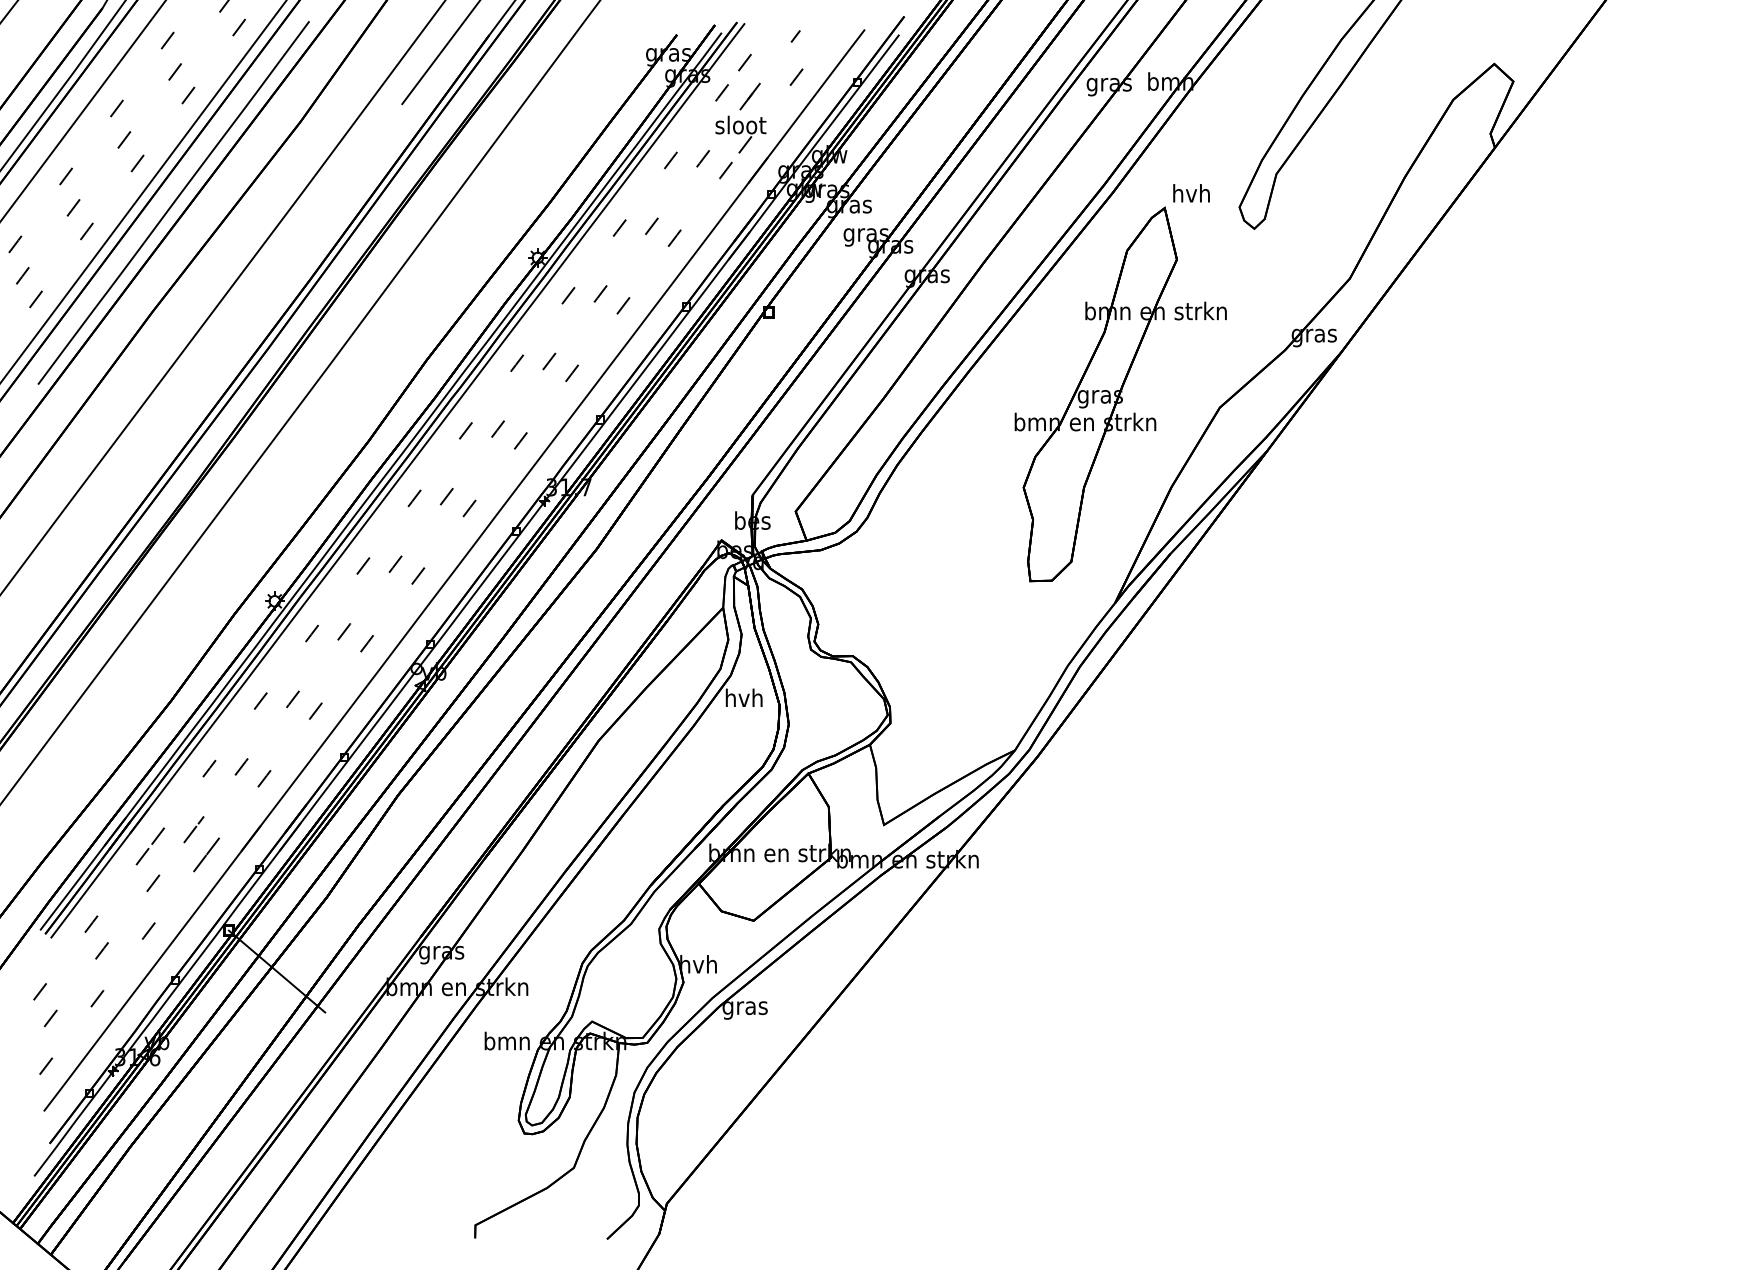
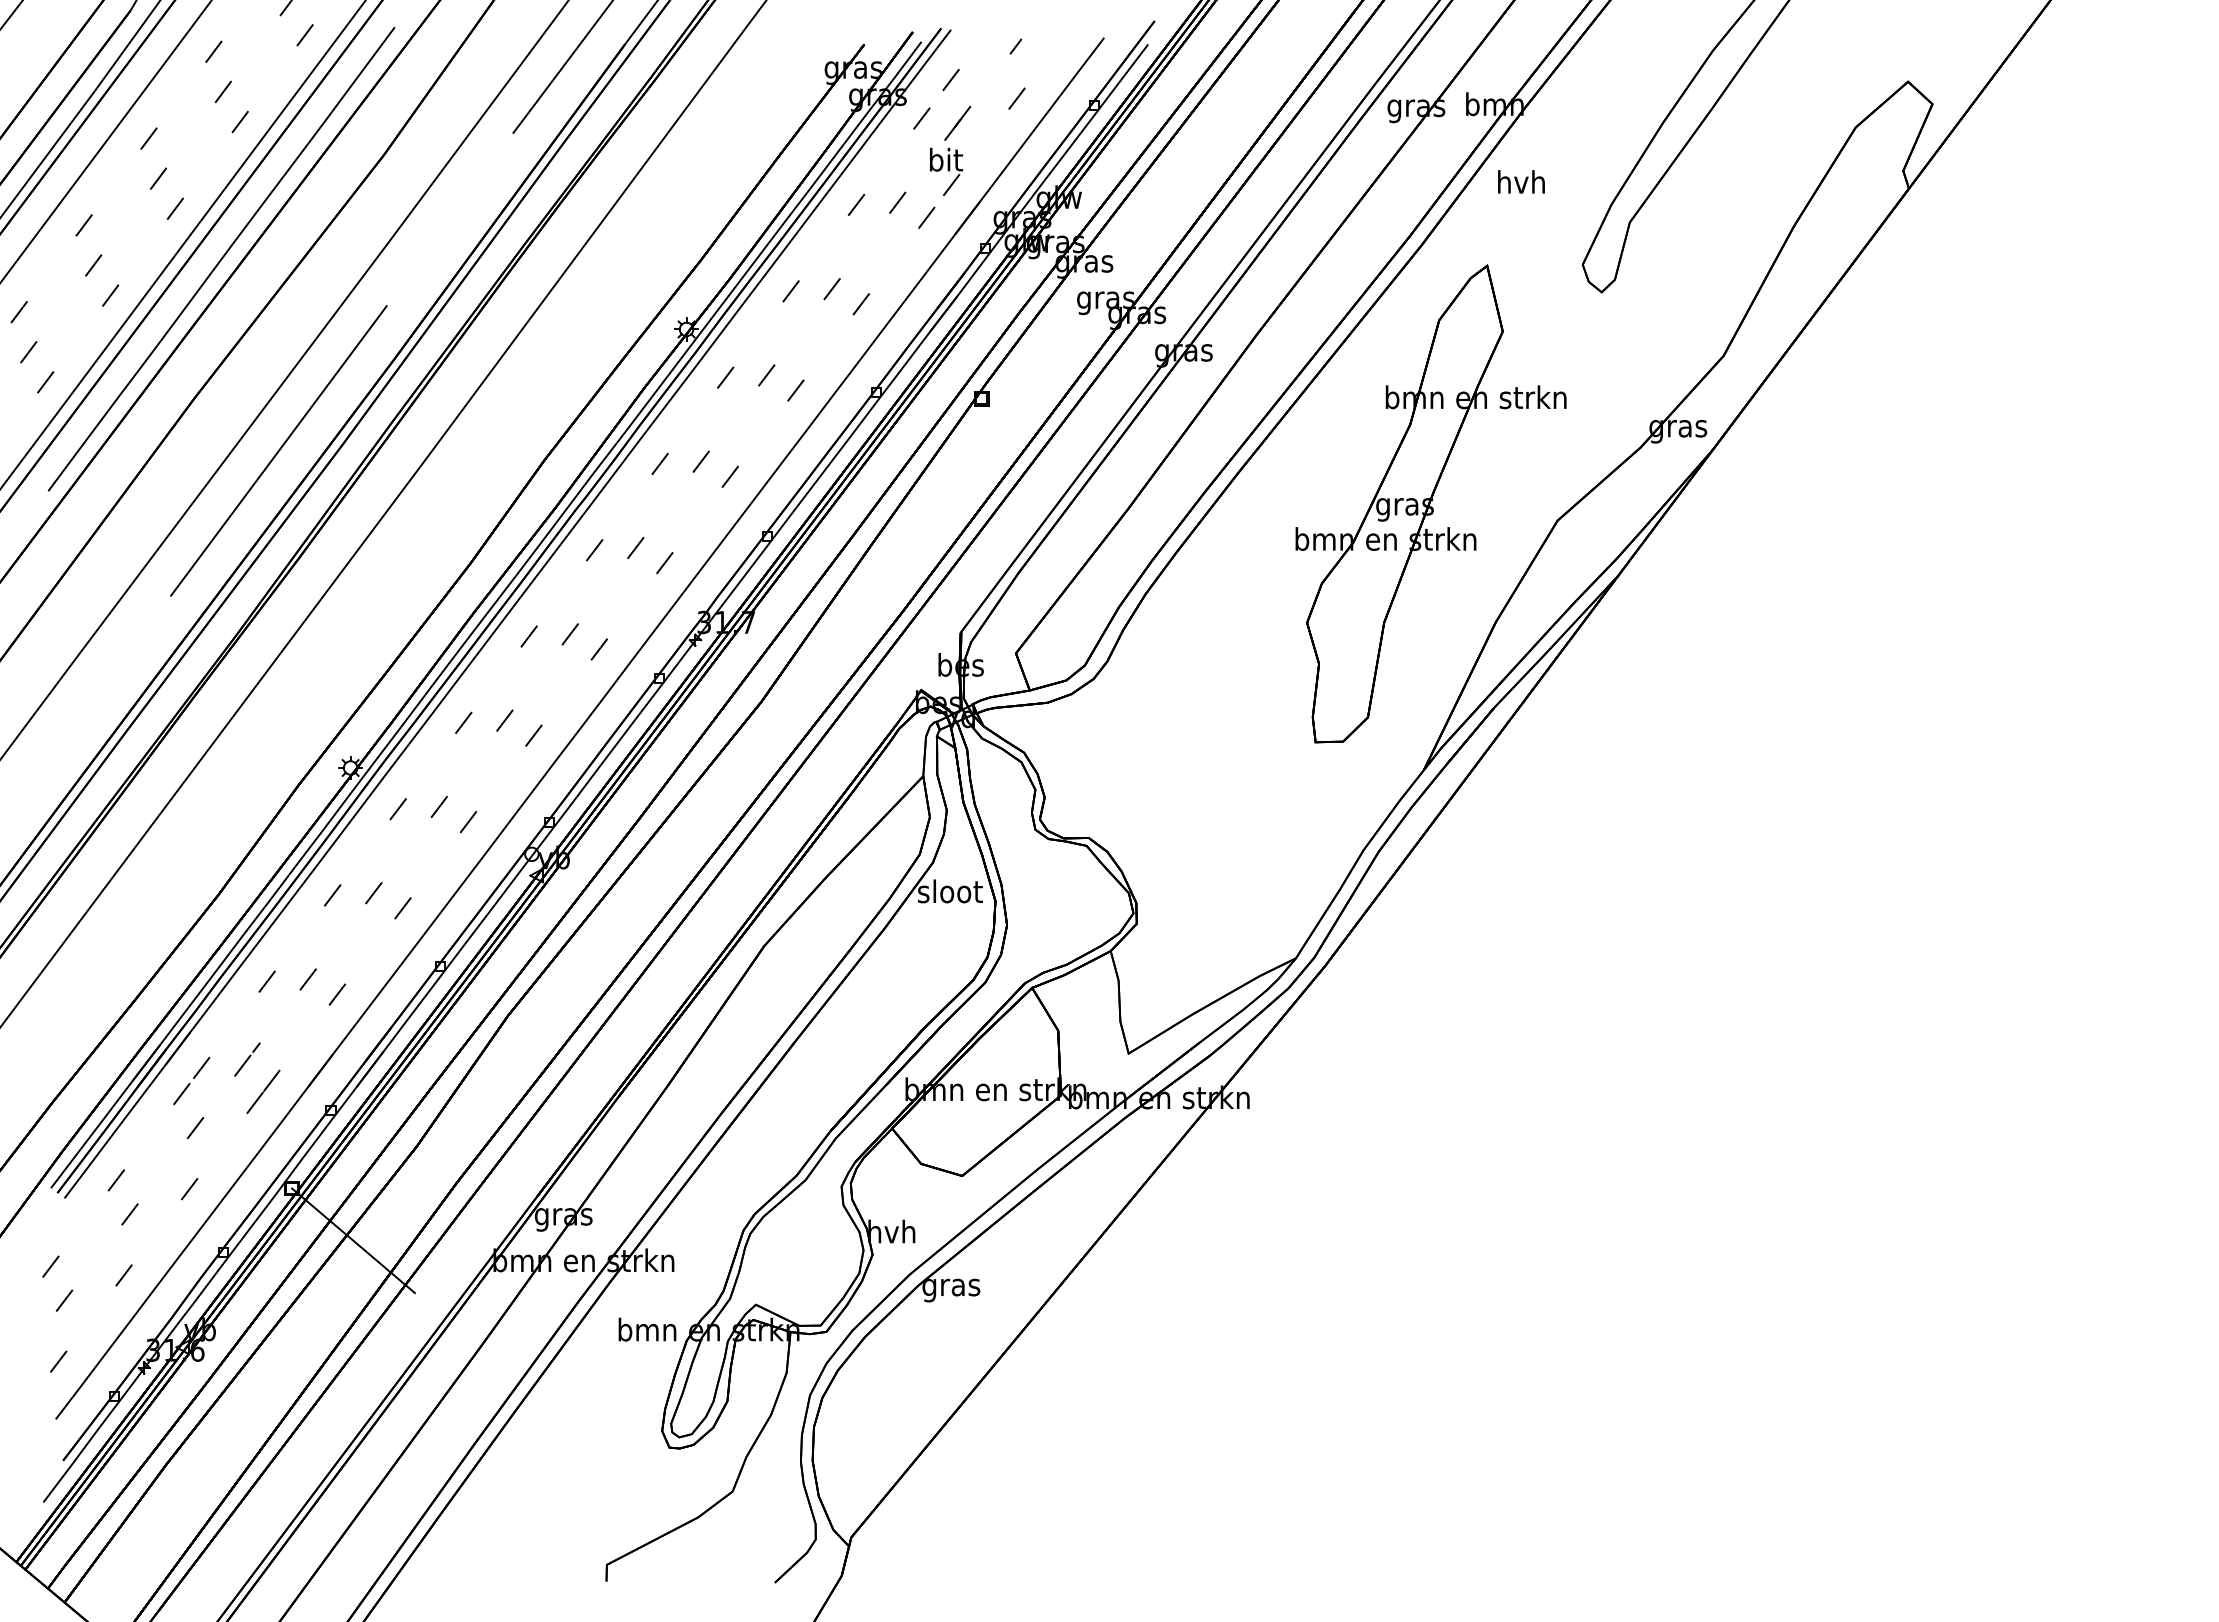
text: (740, 124) -> (945, 159), sloot -> bit
text: (1191, 192) -> (1521, 181), moved
line: (218, 352) -> (278, 450), added
text: (744, 698) -> (950, 891), hvh -> sloot

